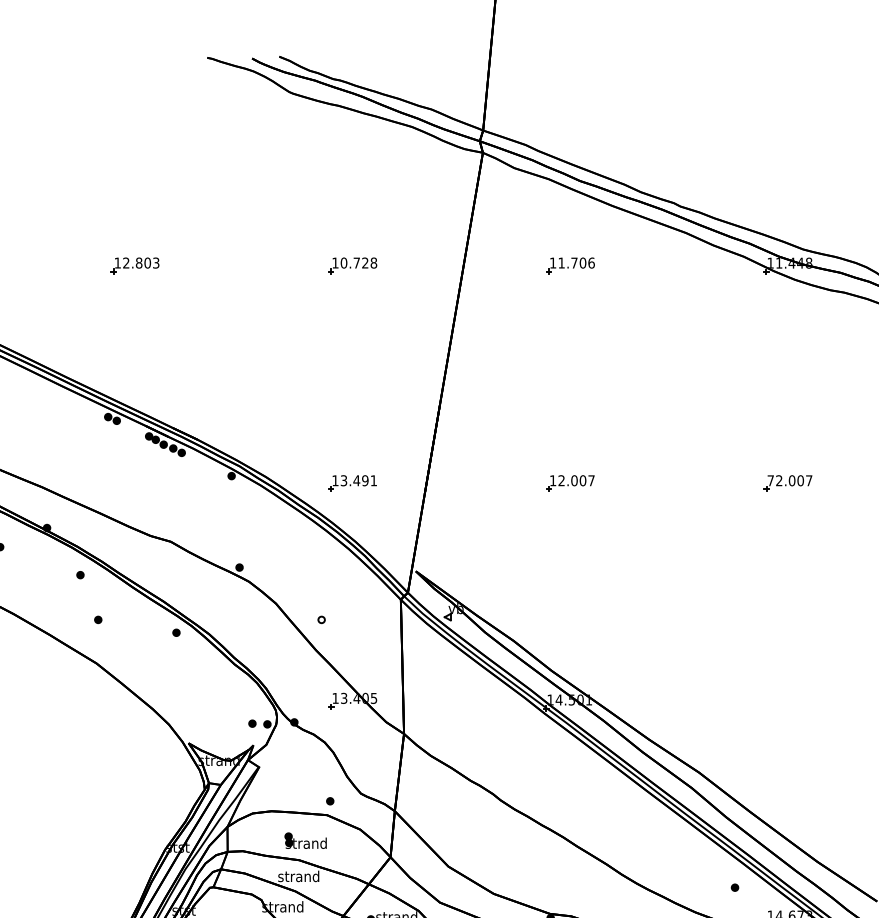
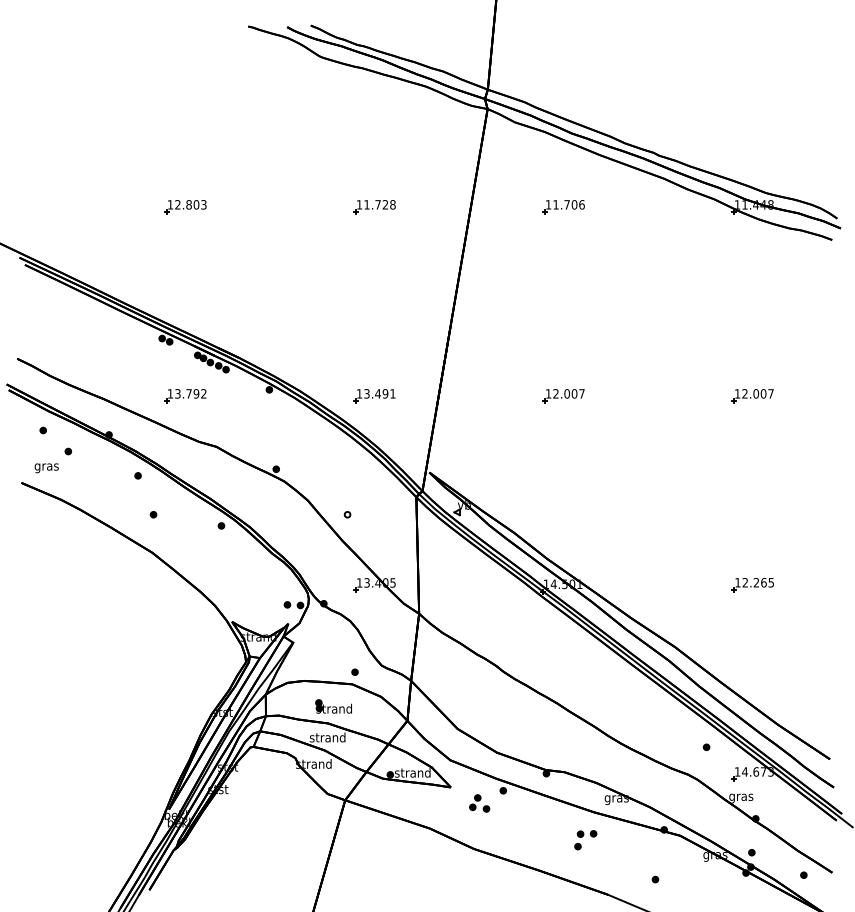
text: (343, 262) -> (366, 204), 10.728 -> 11.728
text: (770, 480) -> (737, 393), 72.007 -> 12.007
part: (135, 483) -> (185, 396), added
part: (787, 701) -> (752, 585), added

